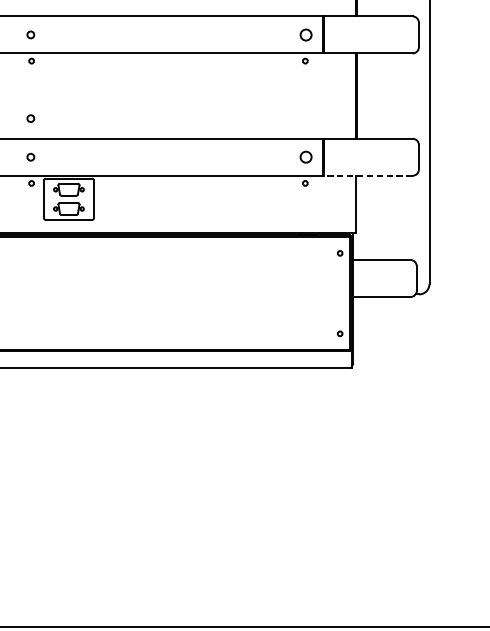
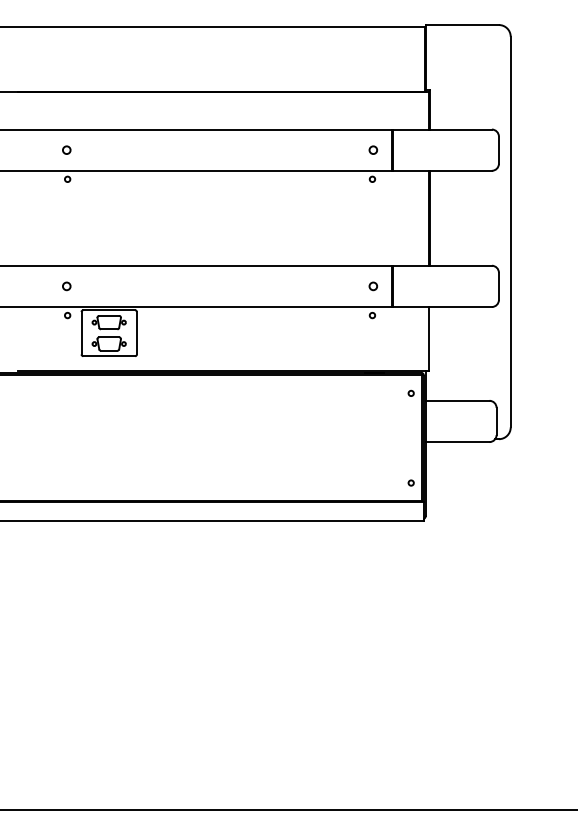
circle: (306, 34) -> (373, 149), size x0.62
circle: (30, 118) -> (66, 243), removed
circle: (306, 157) -> (373, 286), size x0.62
line: (368, 176) -> (442, 307), dashed -> solid

